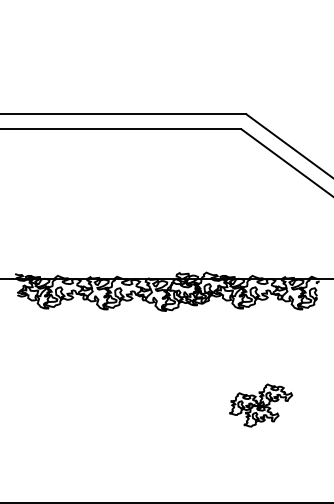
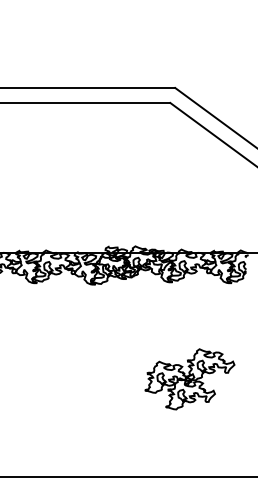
part: (260, 405) -> (189, 379), size x1.43

